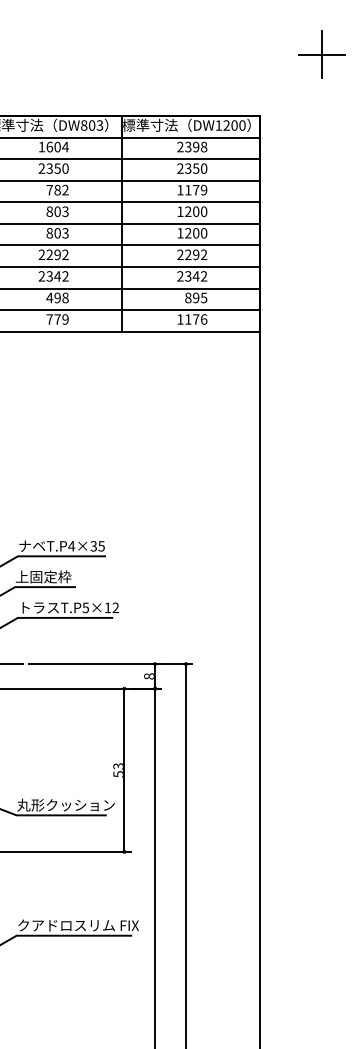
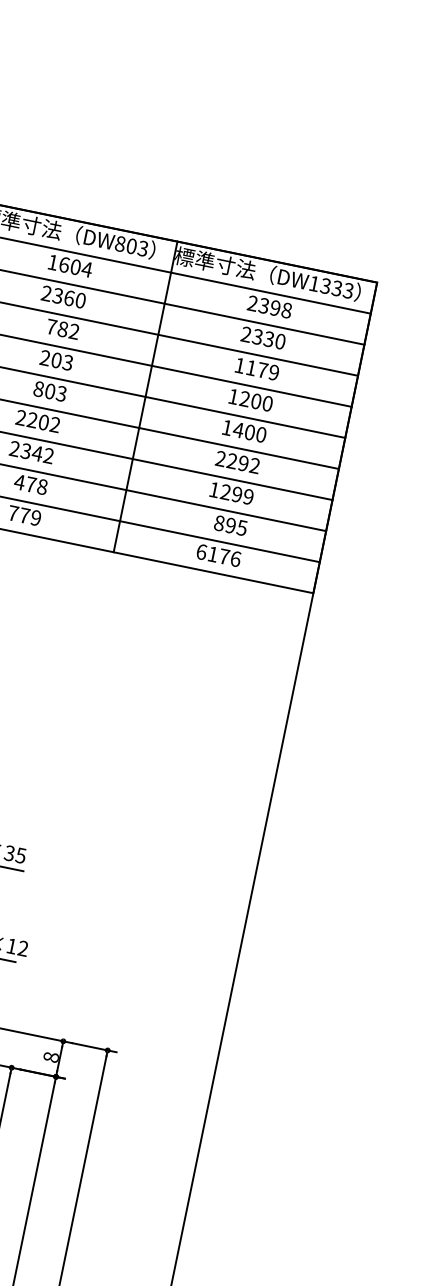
text: (234, 125) -> (337, 288), DW1200 -> DW1333
text: (196, 167) -> (269, 337), 2350 -> 2330
text: (57, 168) -> (69, 298), 2350 -> 2360
text: (49, 211) -> (44, 357), 803 -> 203
text: (187, 233) -> (237, 430), 1200 -> 1400
text: (57, 254) -> (43, 422), 2292 -> 2202
text: (192, 276) -> (231, 493), 2342 -> 1299
text: (57, 297) -> (31, 483), 498 -> 478
text: (180, 319) -> (201, 552), 1176 -> 6176

